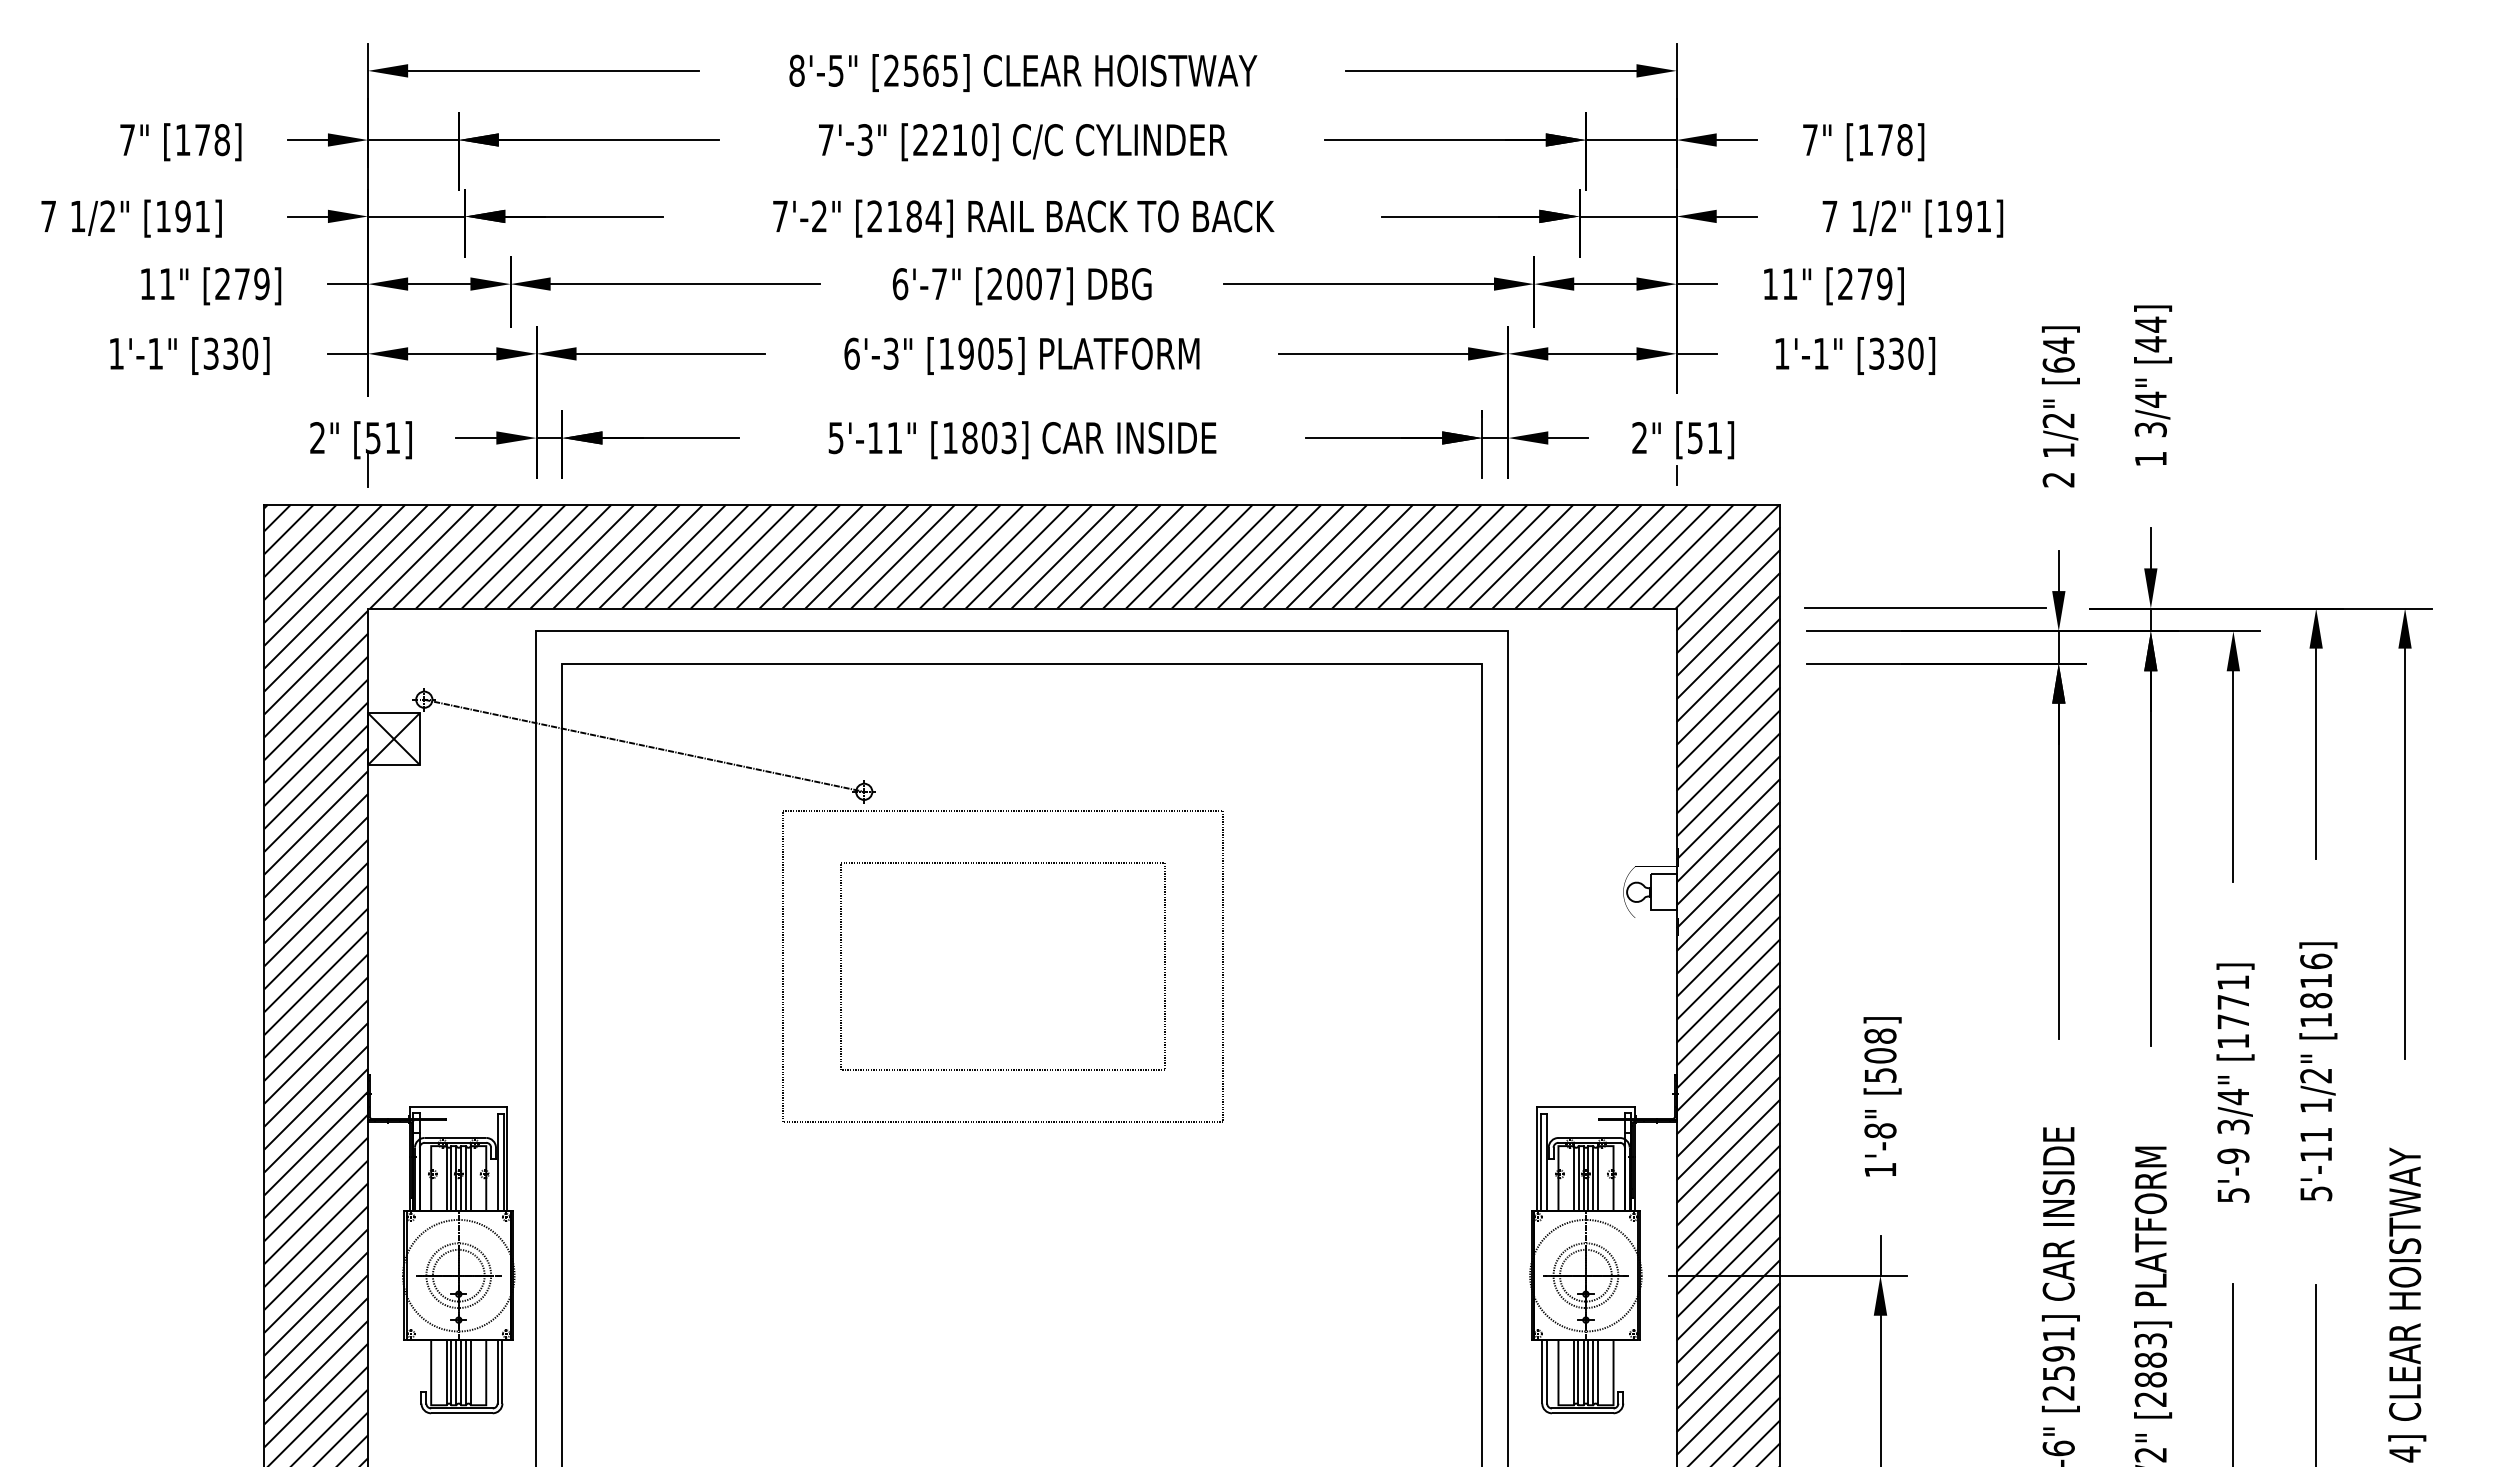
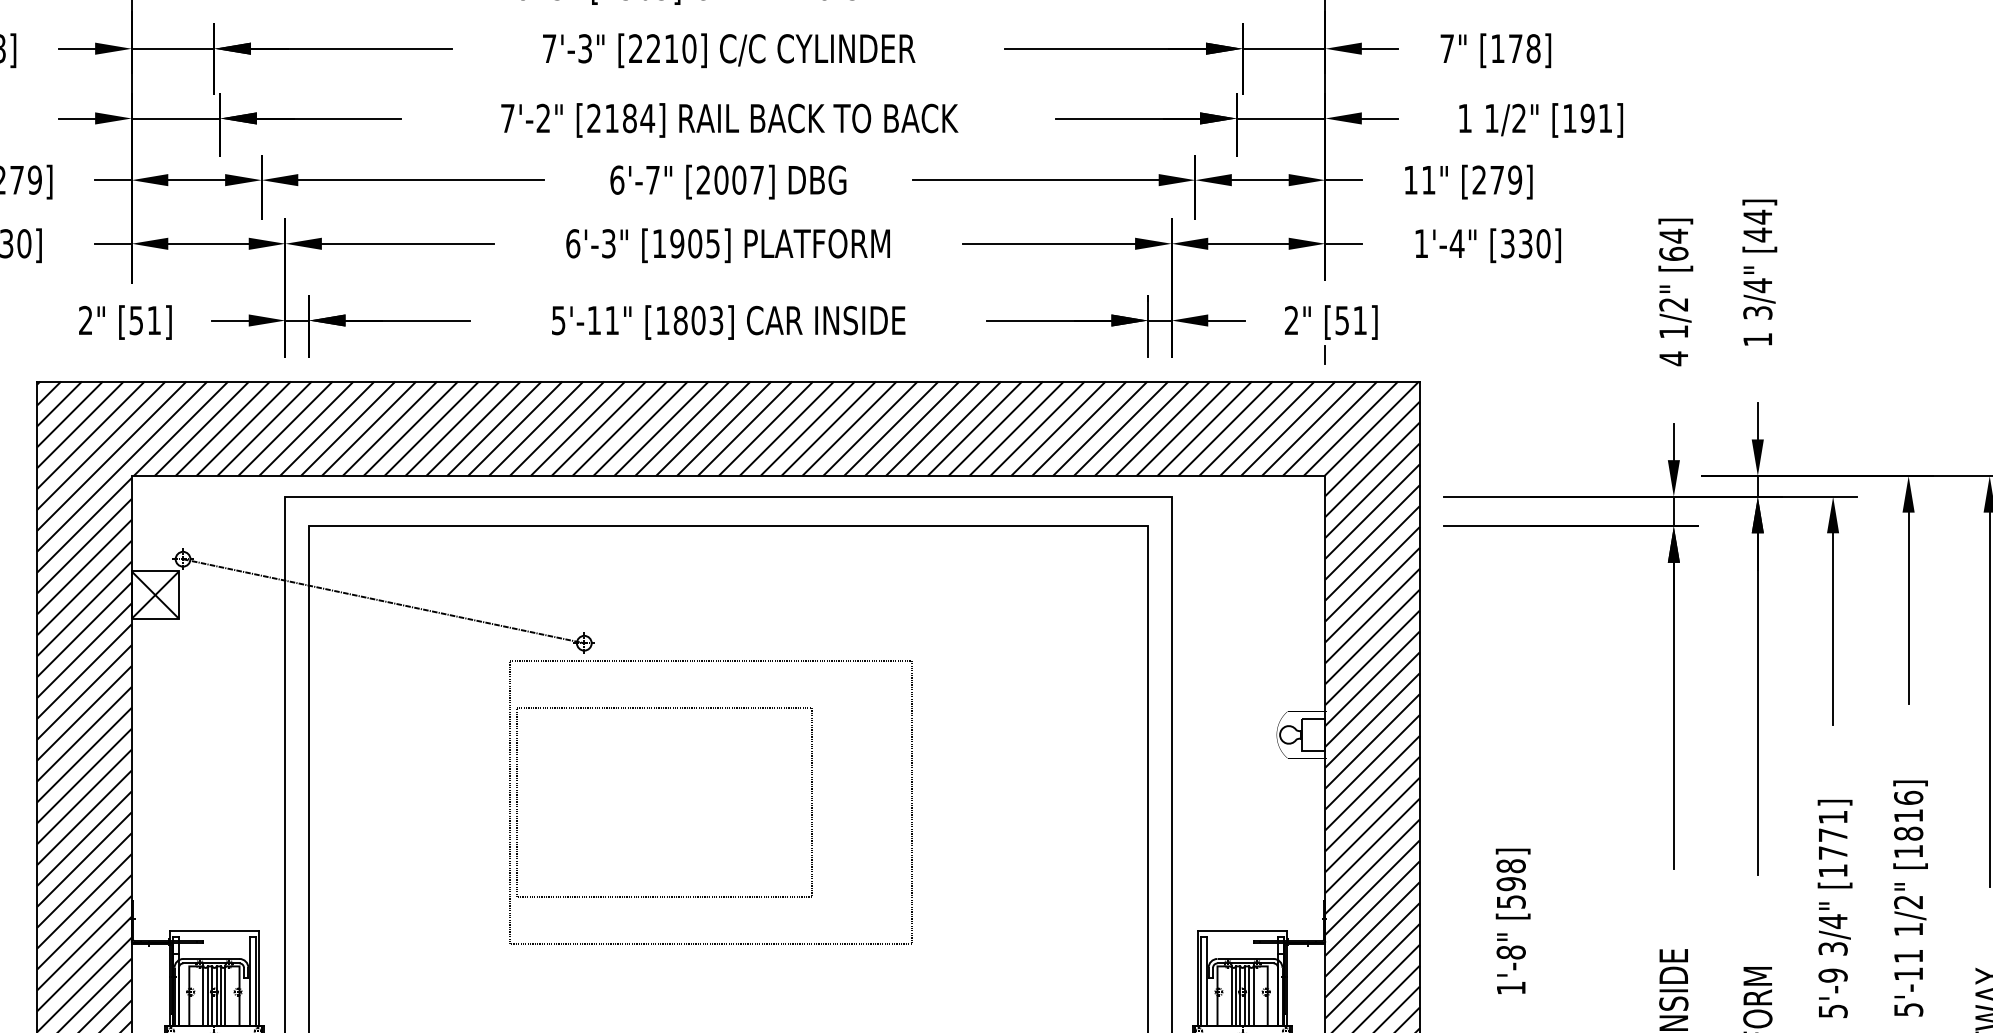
text: (1829, 216) -> (1464, 118), 7 -> 1
text: (1821, 353) -> (1457, 243), 1'-1" -> 1'-4"
line: (368, 469) -> (132, 349), removed
text: (2058, 479) -> (1673, 358), 2 -> 4
line: (1925, 608) -> (1552, 476), removed
part: (1002, 863) -> (663, 708), moved
text: (1880, 1055) -> (1511, 883), [508] -> [598]

